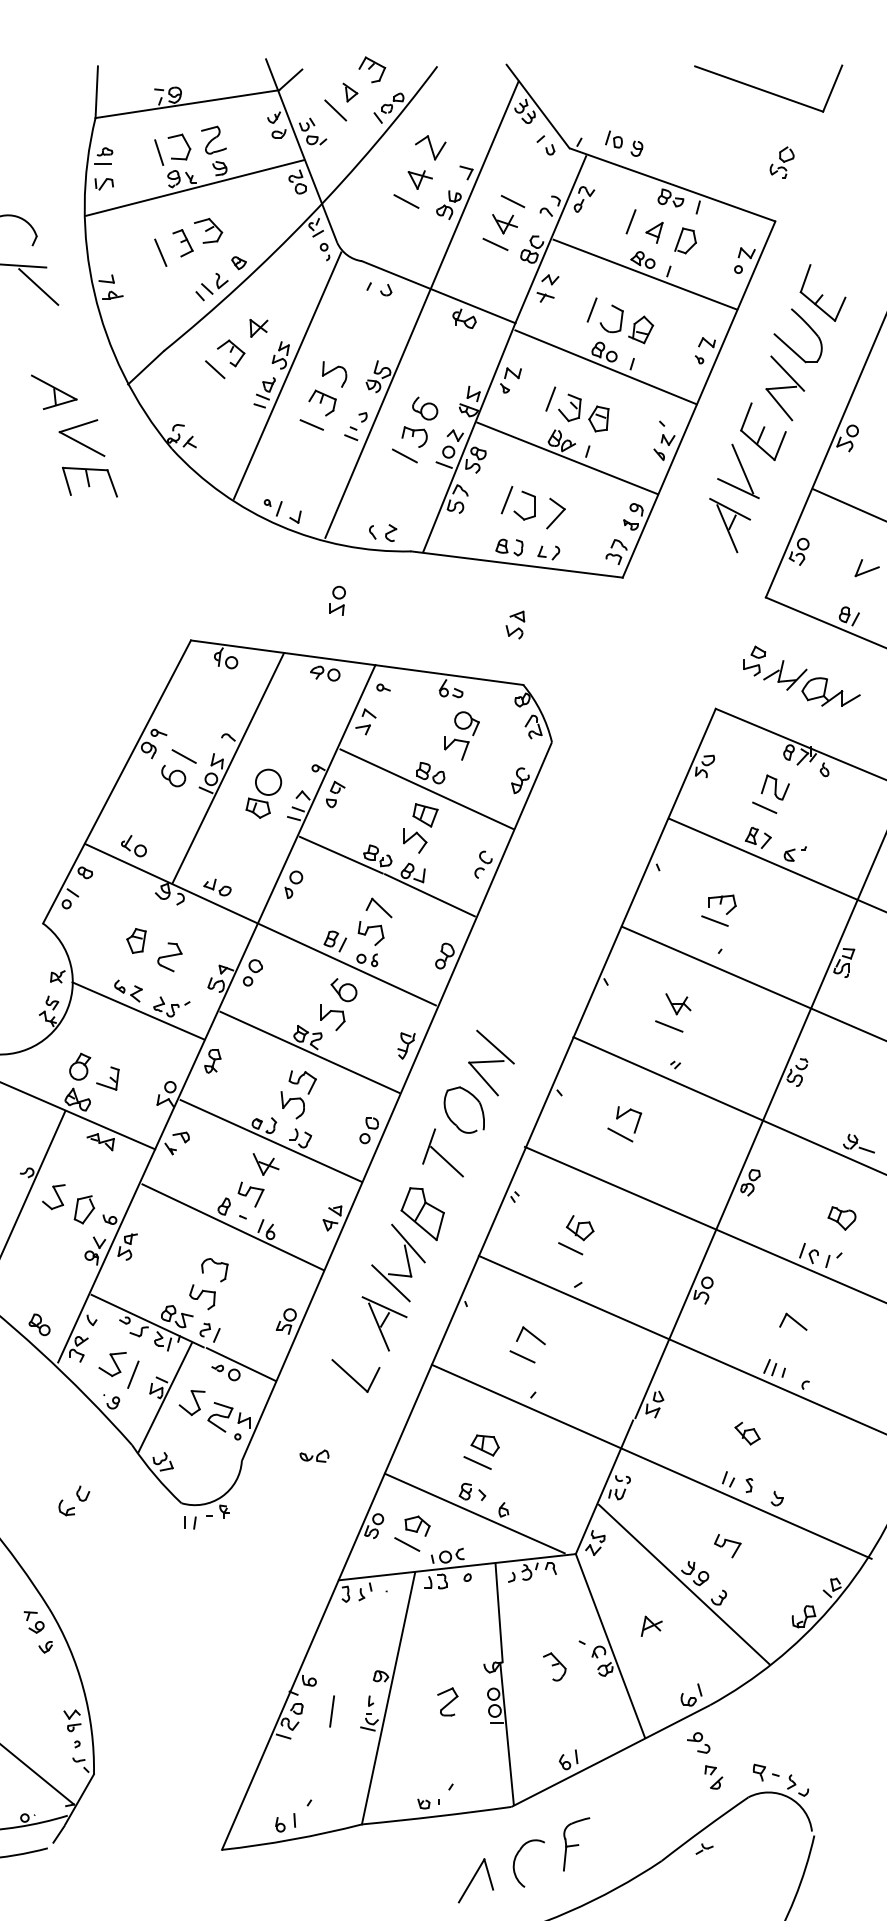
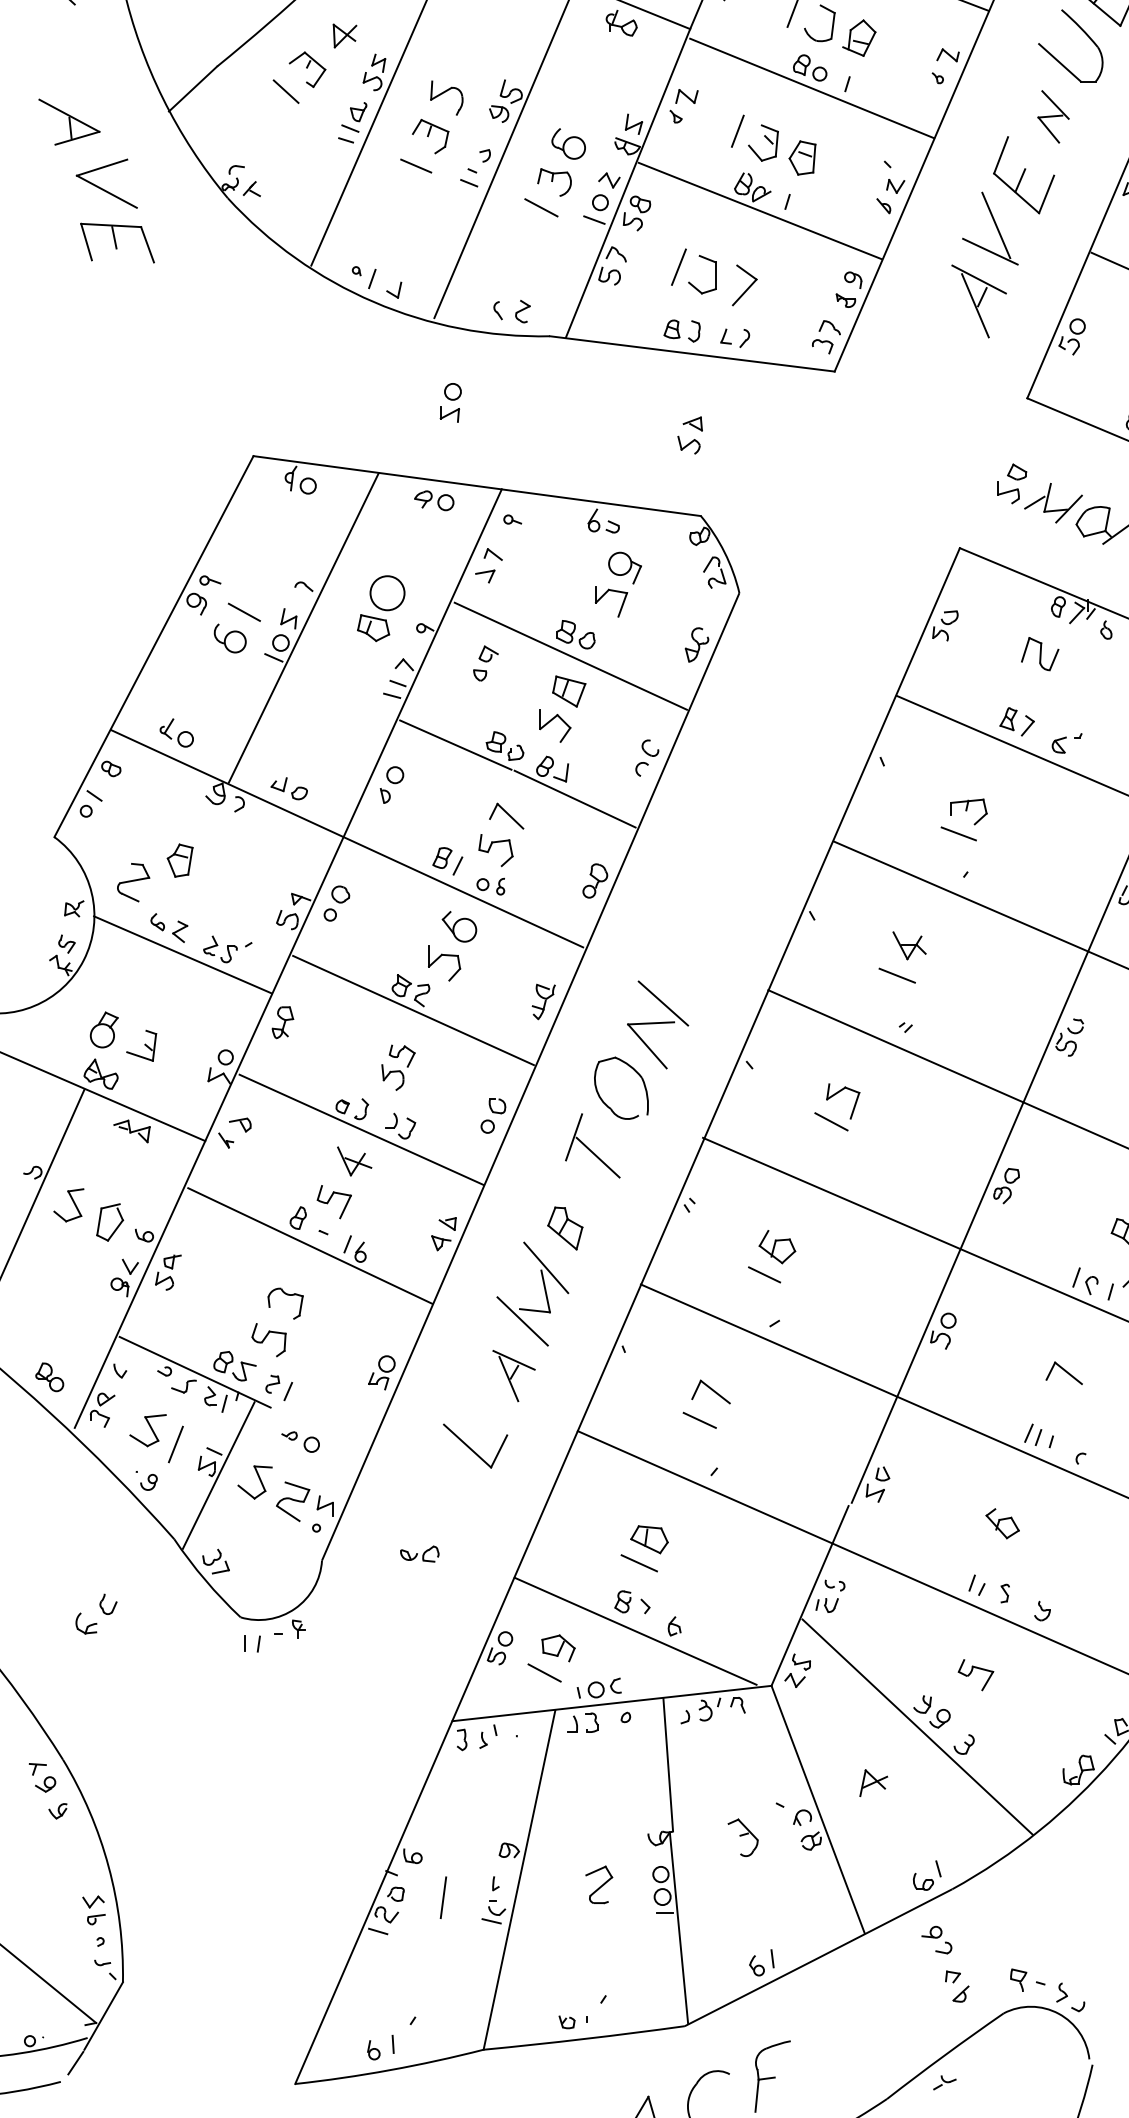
part: (785, 388) -> (1053, 116), size x0.6
part: (263, 793) -> (380, 608), moved
part: (335, 794) -> (485, 663), moved
line: (764, 807) -> (1025, 680), removed
part: (169, 957) -> (133, 882), moved
part: (298, 1094) -> (398, 1067), size x0.7
part: (422, 1214) -> (565, 1228), size x0.6
part: (384, 1323) -> (513, 1375), size x0.7
line: (240, 1364) -> (320, 1430), removed

